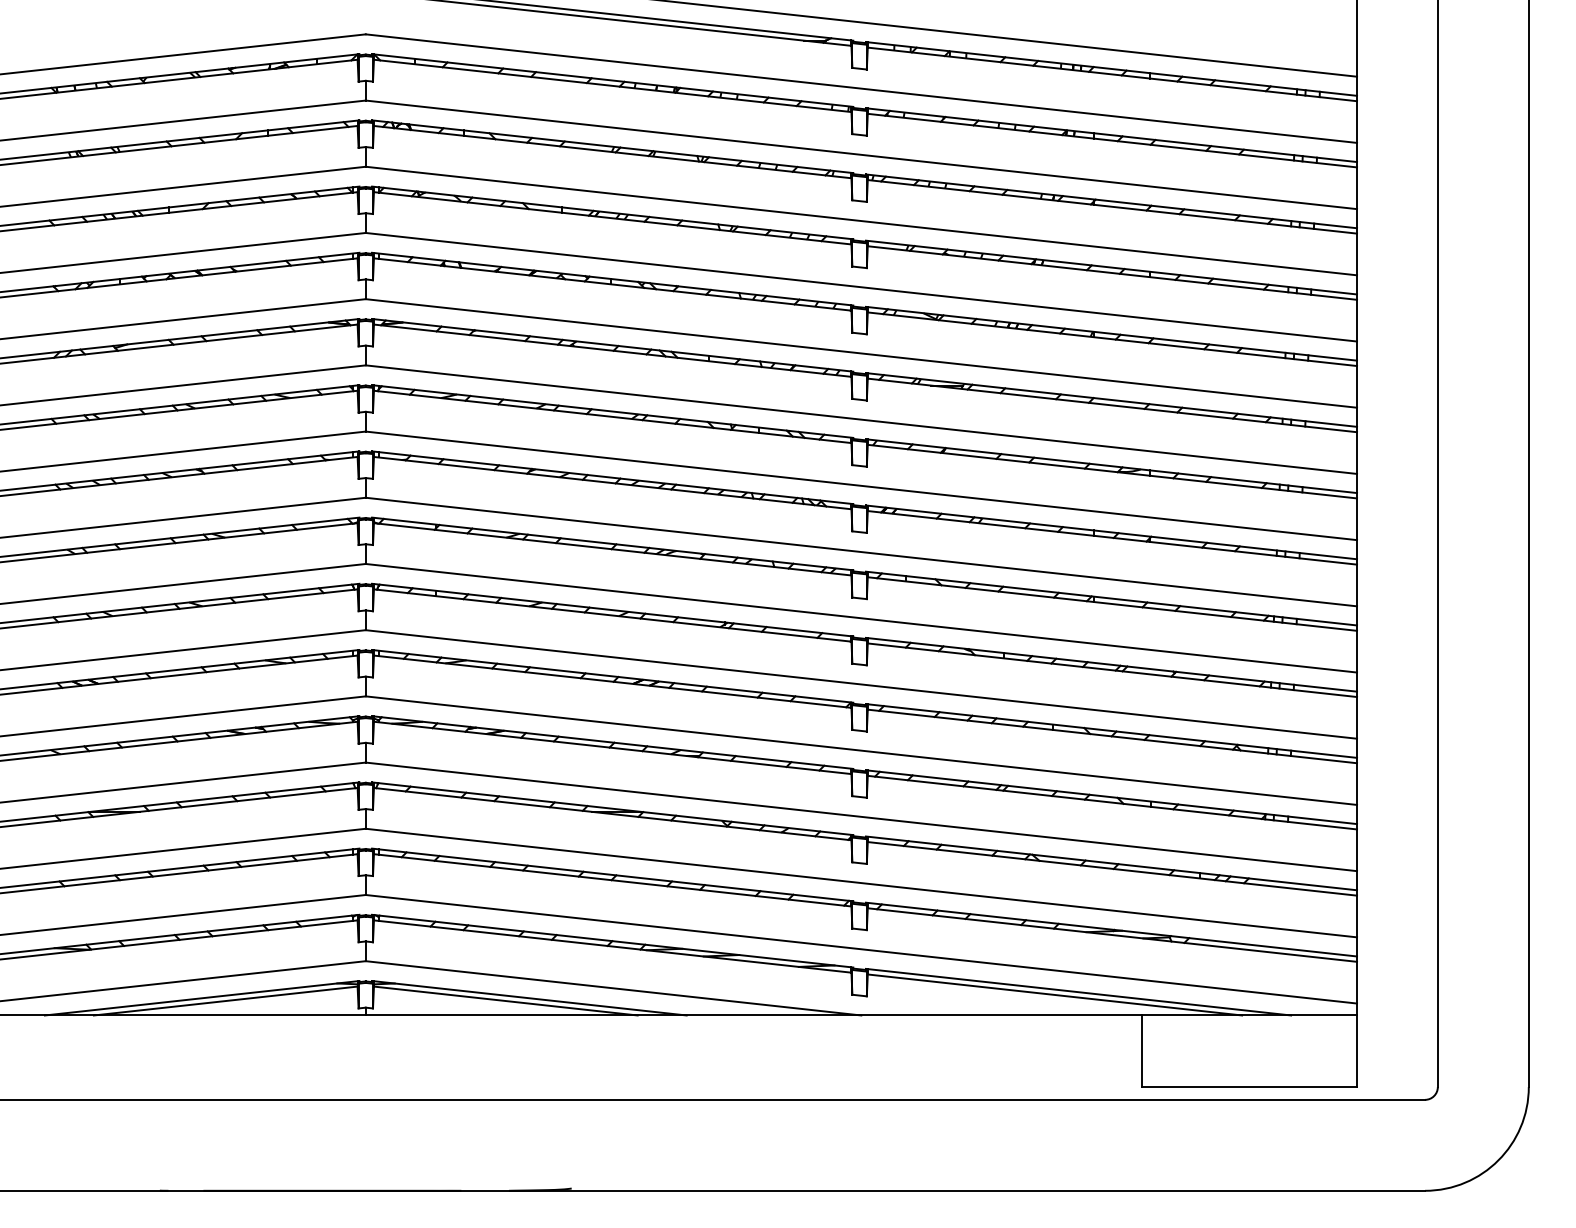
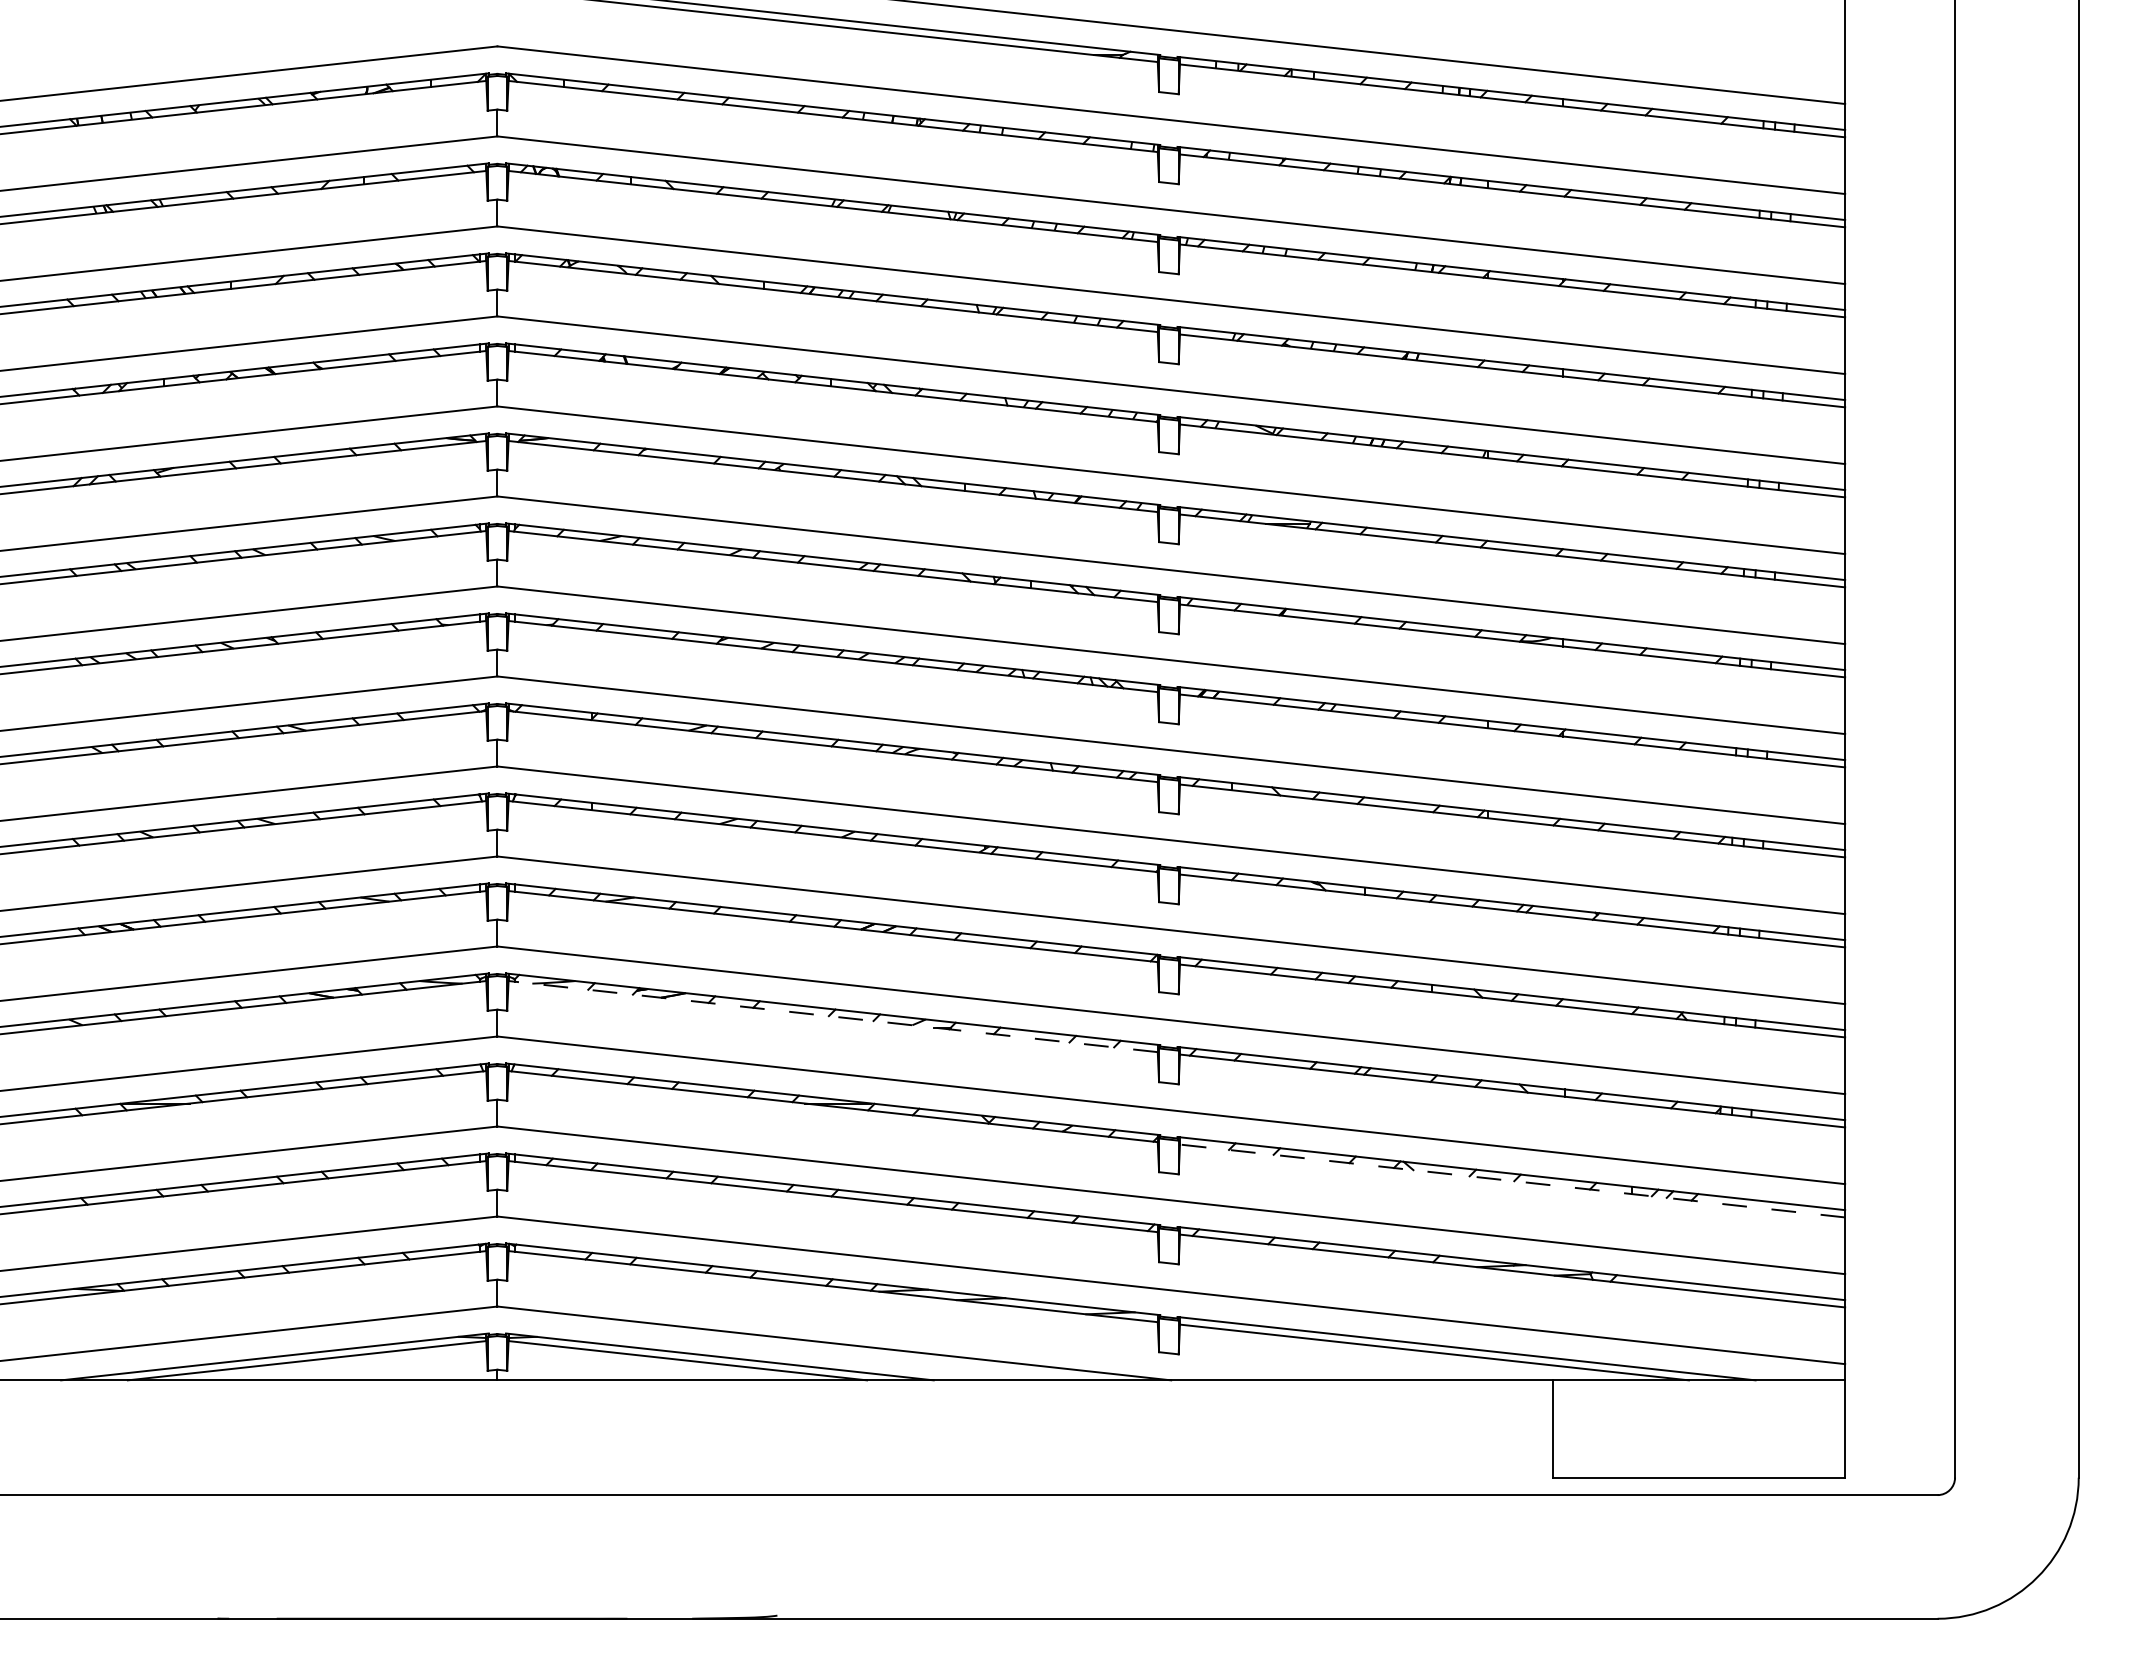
line: (612, 747) -> (833, 1016), solid -> dashed
line: (1112, 869) -> (1512, 1181), solid -> dashed

